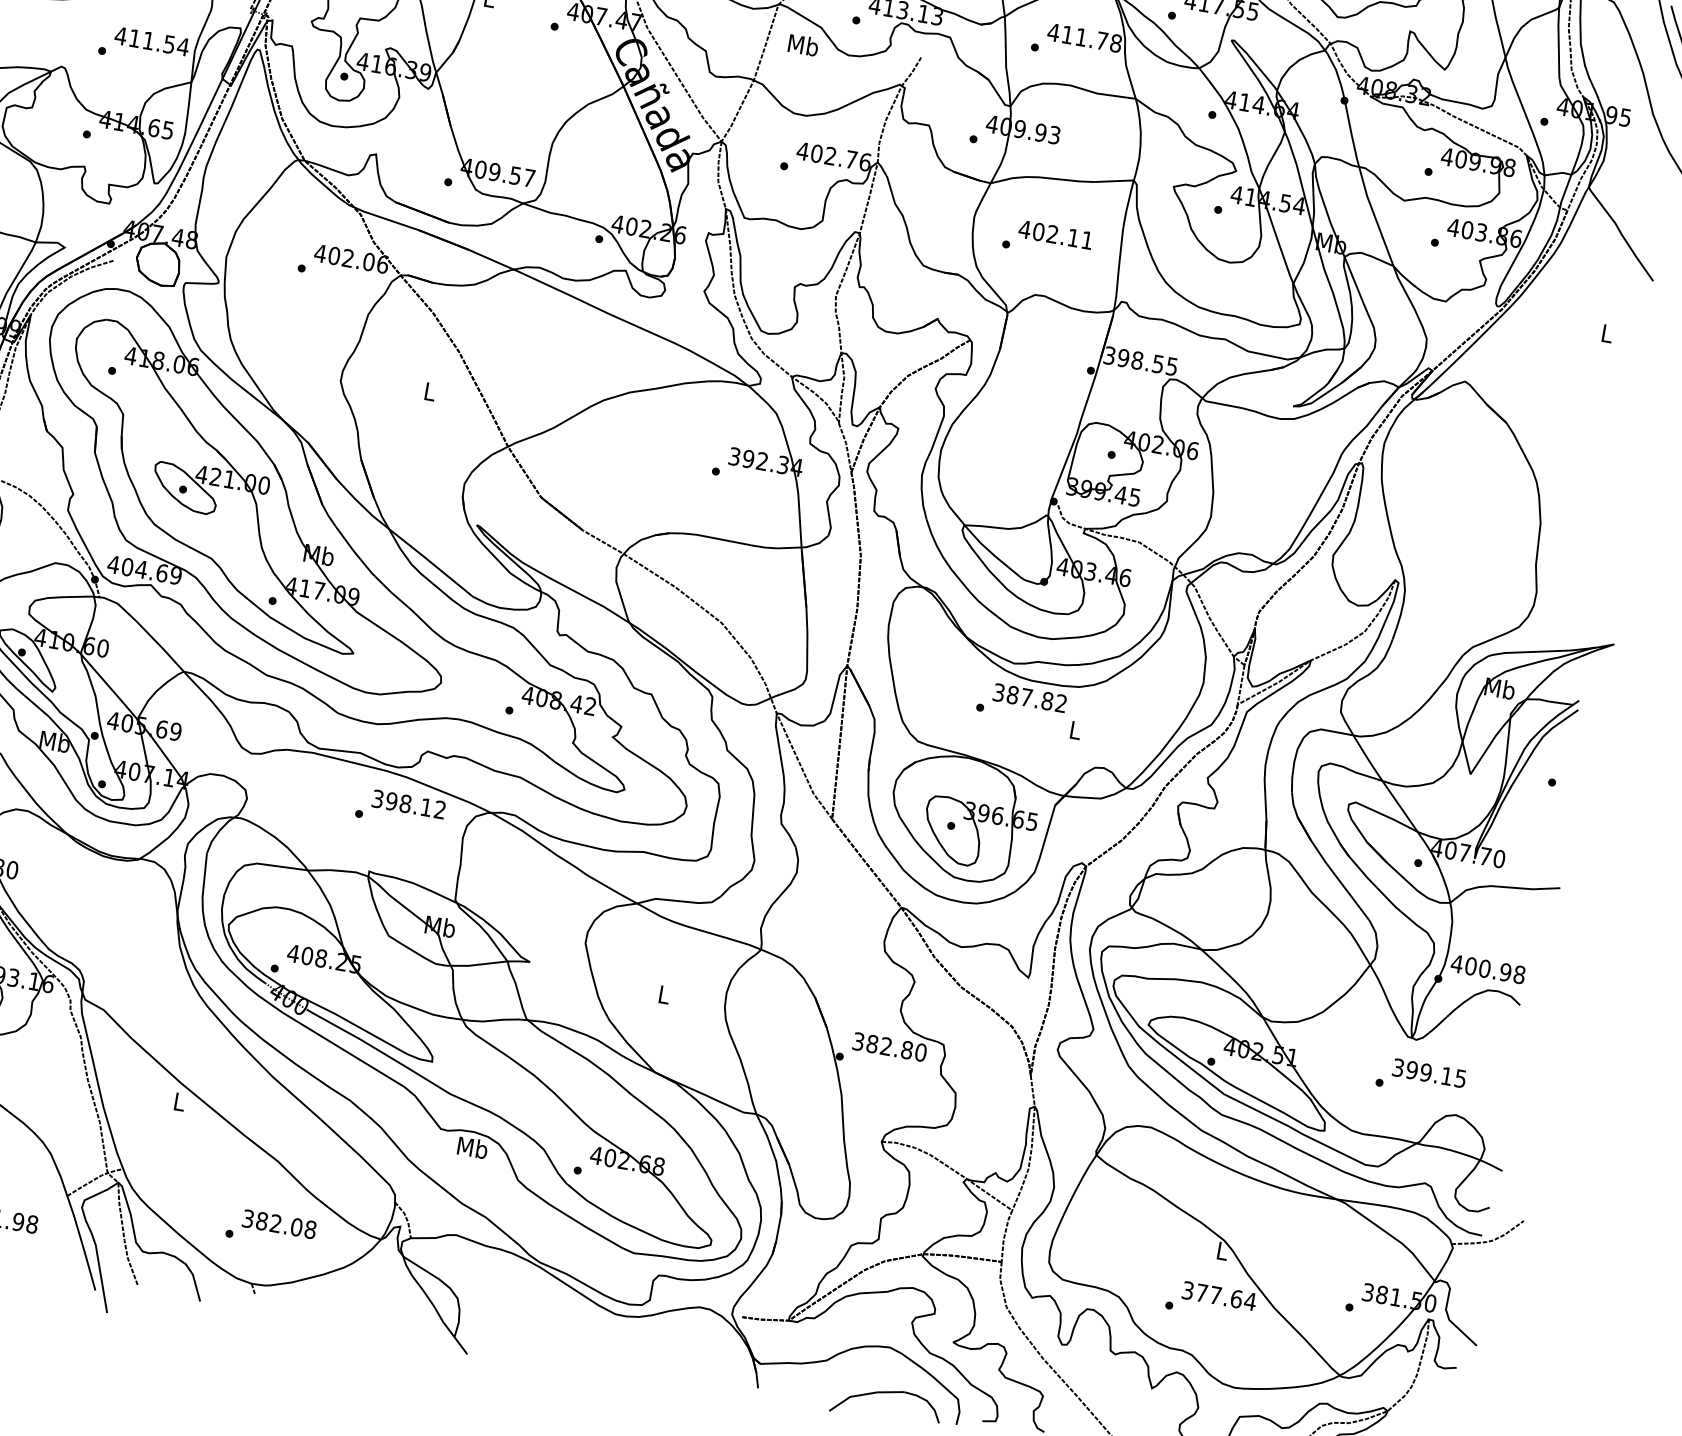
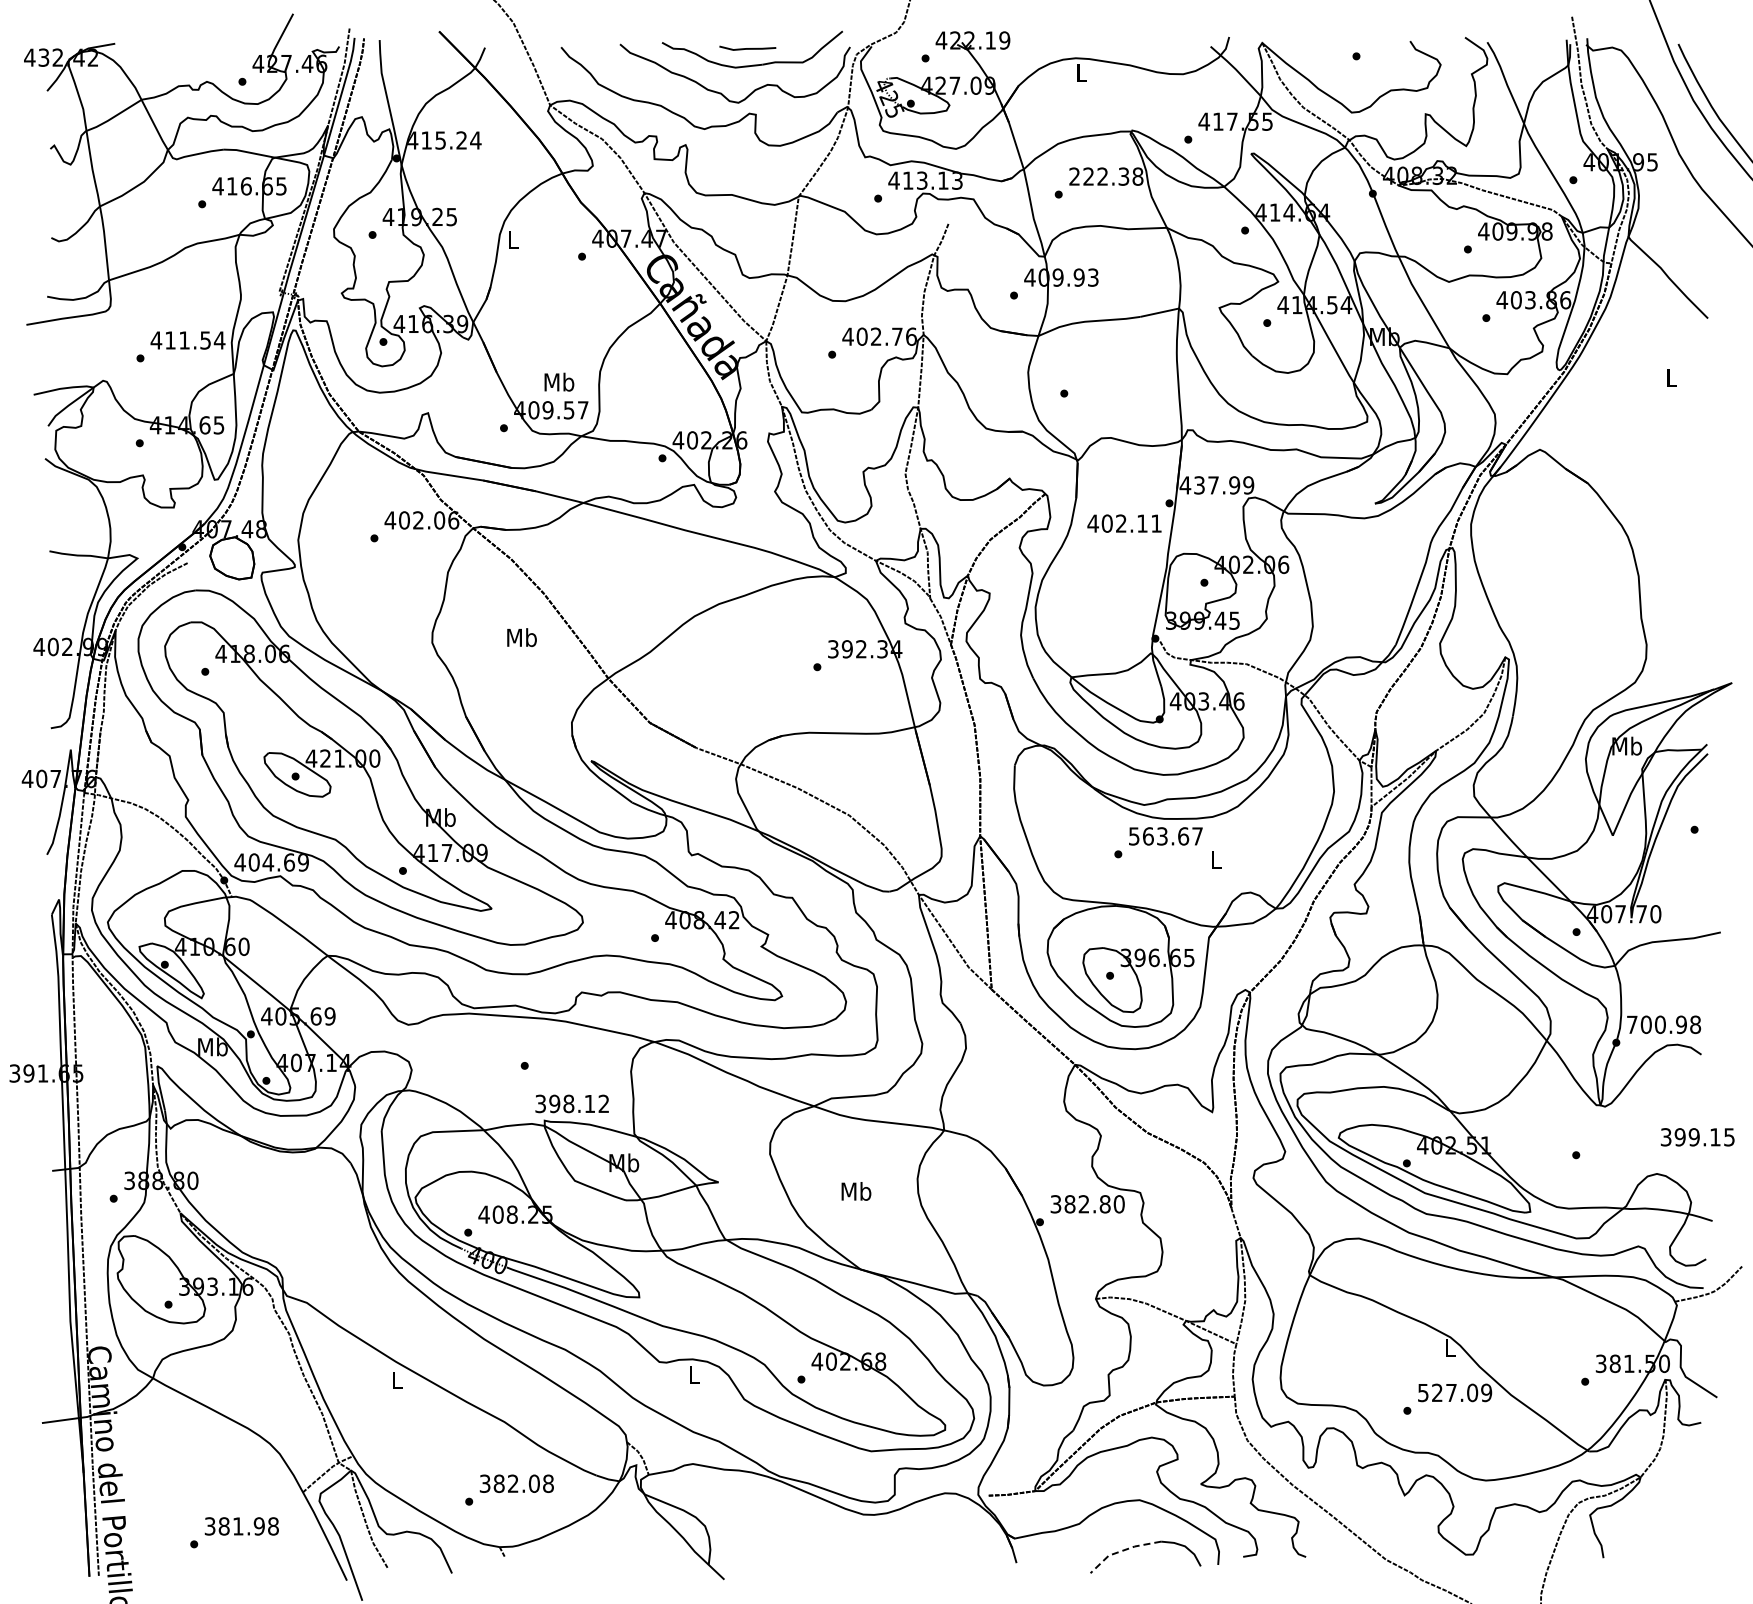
text: (1077, 36) -> (1098, 176), 411.78 -> 222.38
text: (803, 44) -> (559, 381), moved
text: (1055, 234) -> (1124, 523), moved
text: (1140, 361) -> (1216, 485), 398.55 -> 437.99
text: (429, 391) -> (521, 637), L -> Mb
text: (1029, 698) -> (1165, 836), 387.82 -> 563.67
text: (408, 803) -> (571, 1103), moved
text: (1457, 963) -> (1632, 1024), 400.98 -> 700.98
text: (664, 994) -> (856, 1191), L -> Mb
text: (1429, 1073) -> (1697, 1137), moved
text: (473, 1147) -> (694, 1374), Mb -> L
text: (1219, 1295) -> (1455, 1392), 377.64 -> 527.09
line: (863, 1394) -> (1121, 1551), solid -> dashed

